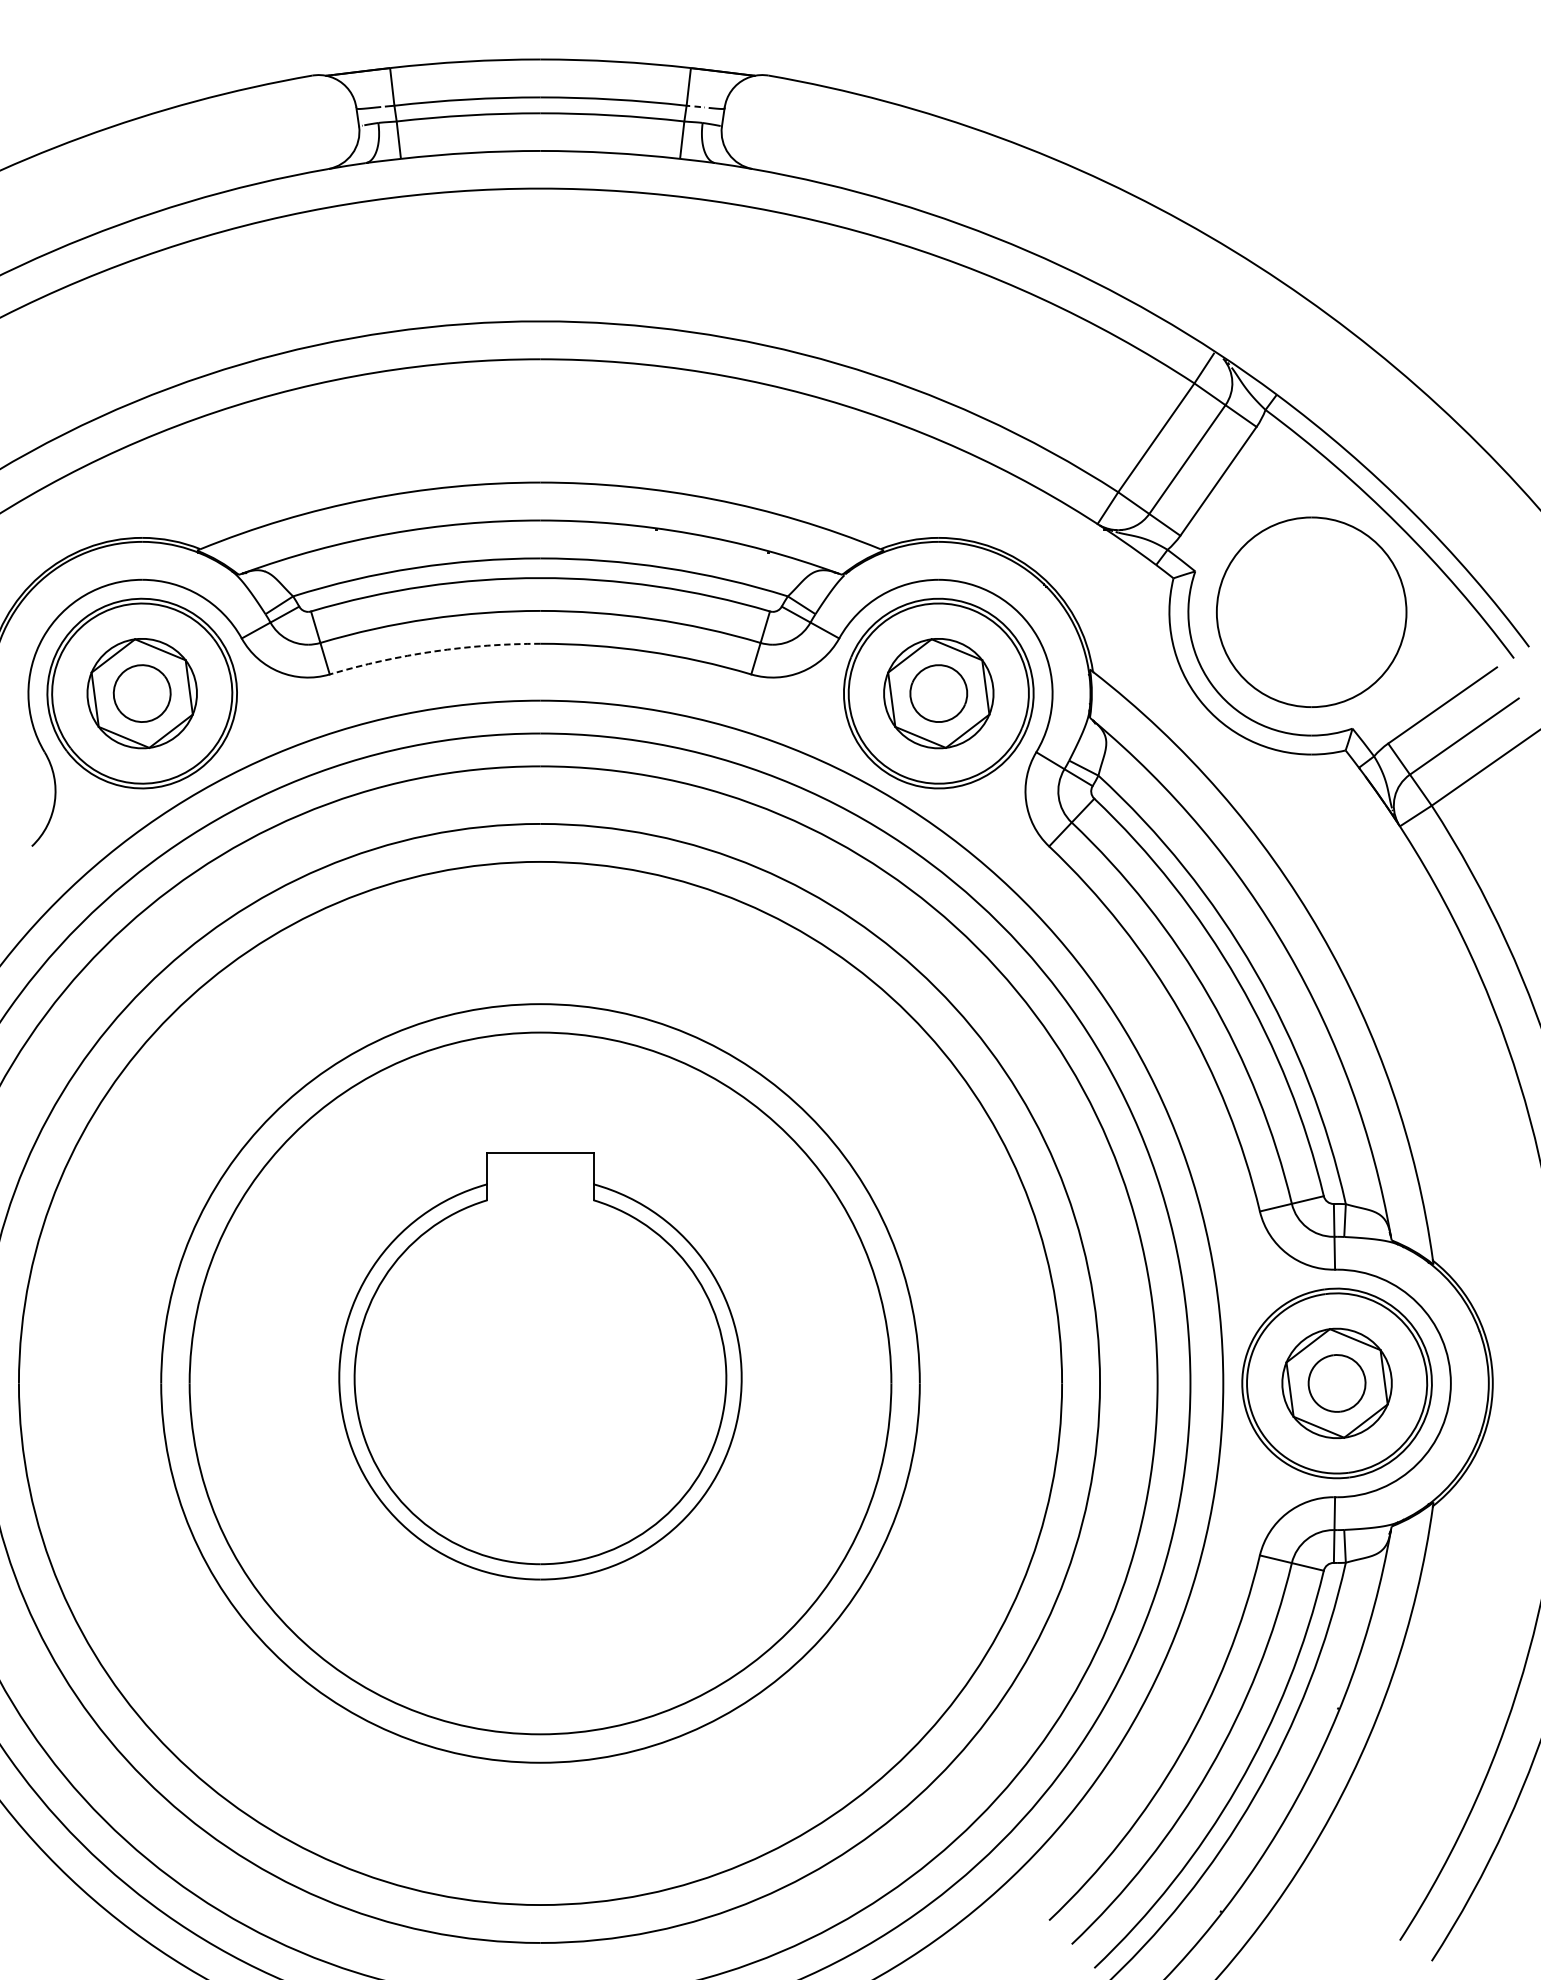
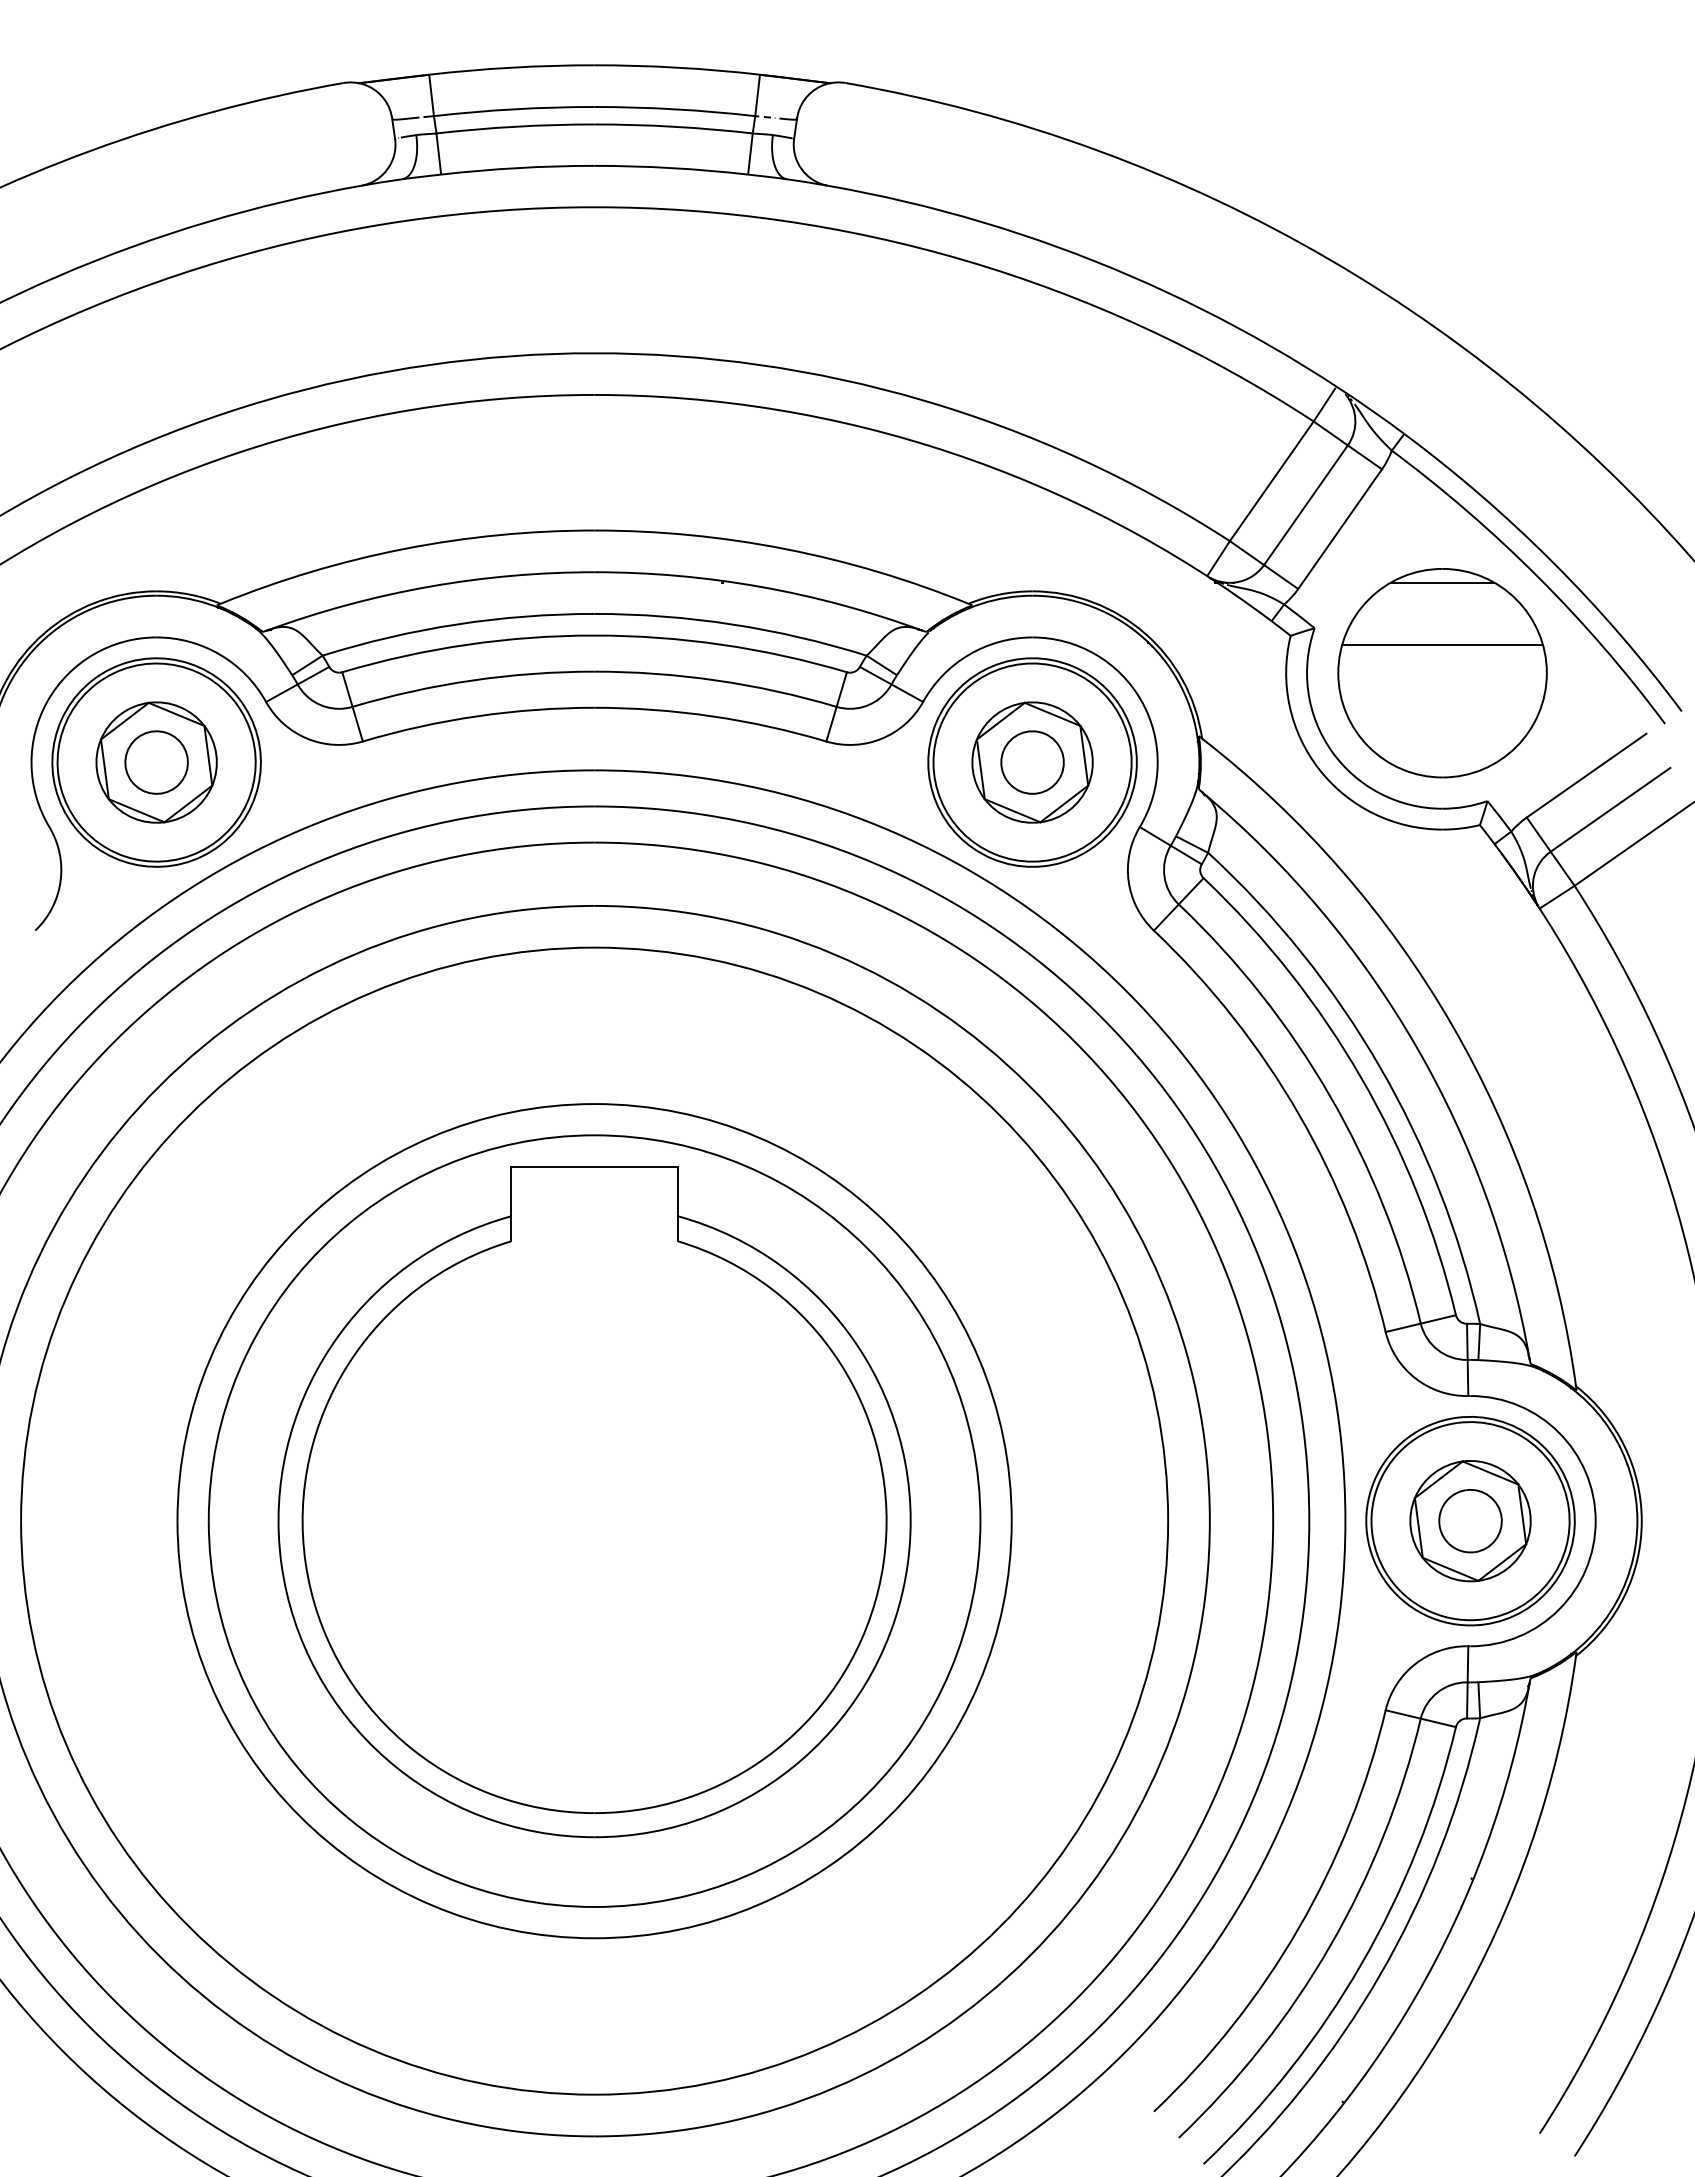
line: (1311, 529) -> (1442, 582), added
line: (1311, 587) -> (1442, 645), added
arc: (434, 651) -> (477, 716), dashed -> solid
part: (540, 1366) -> (594, 1502), size x1.43

